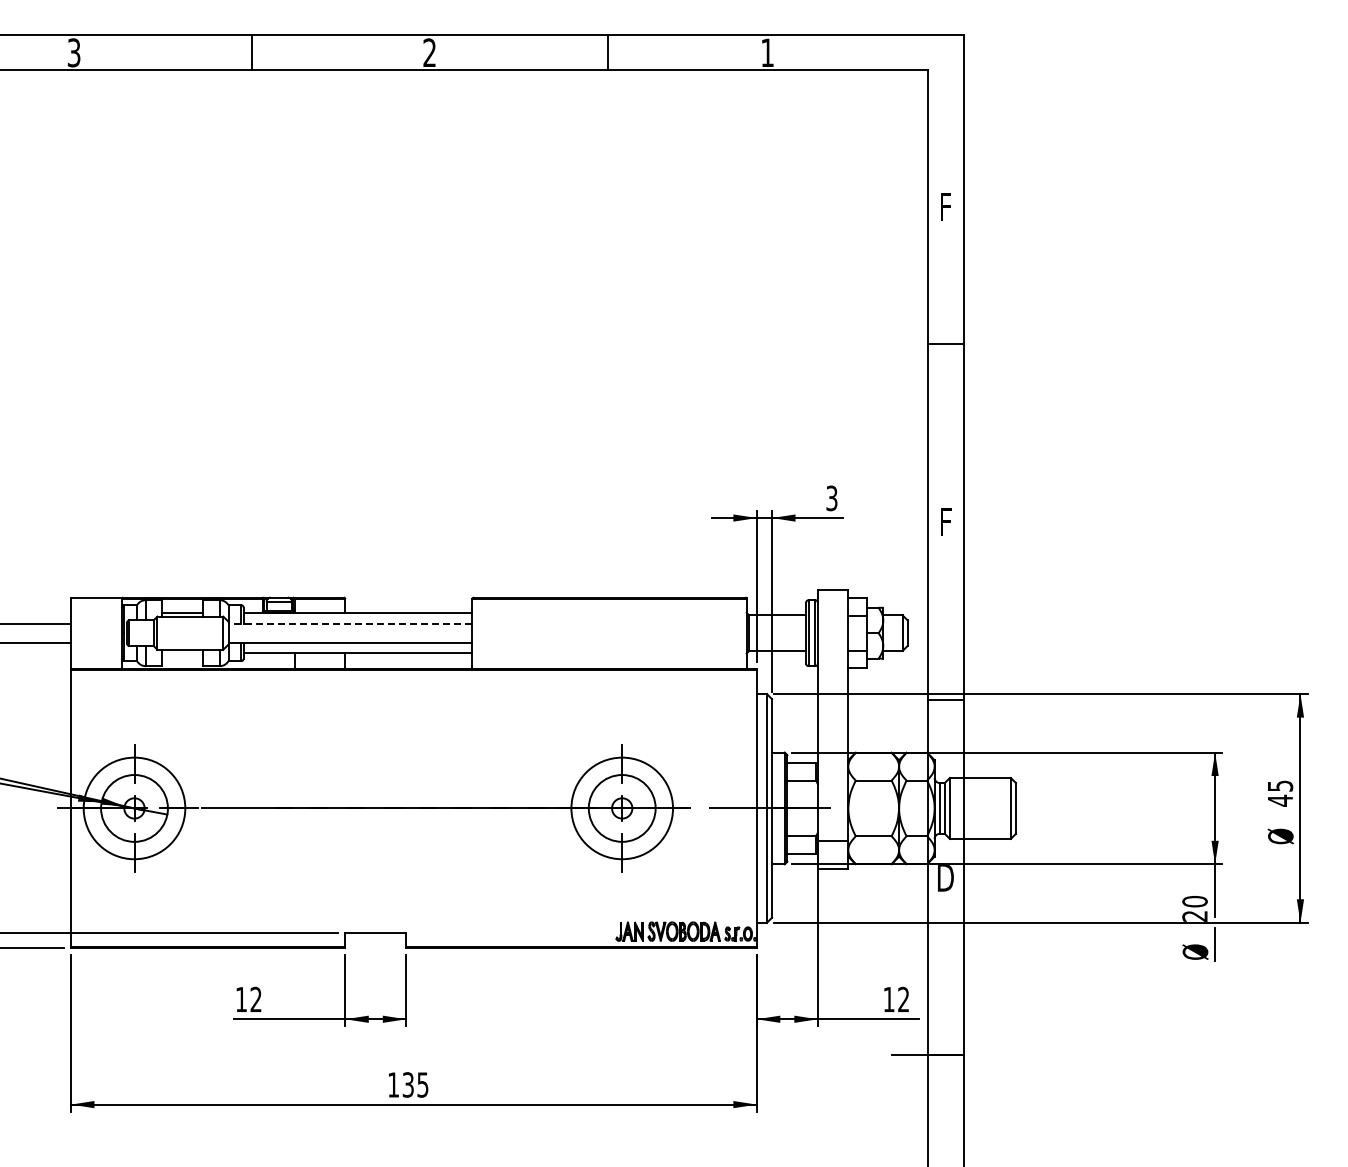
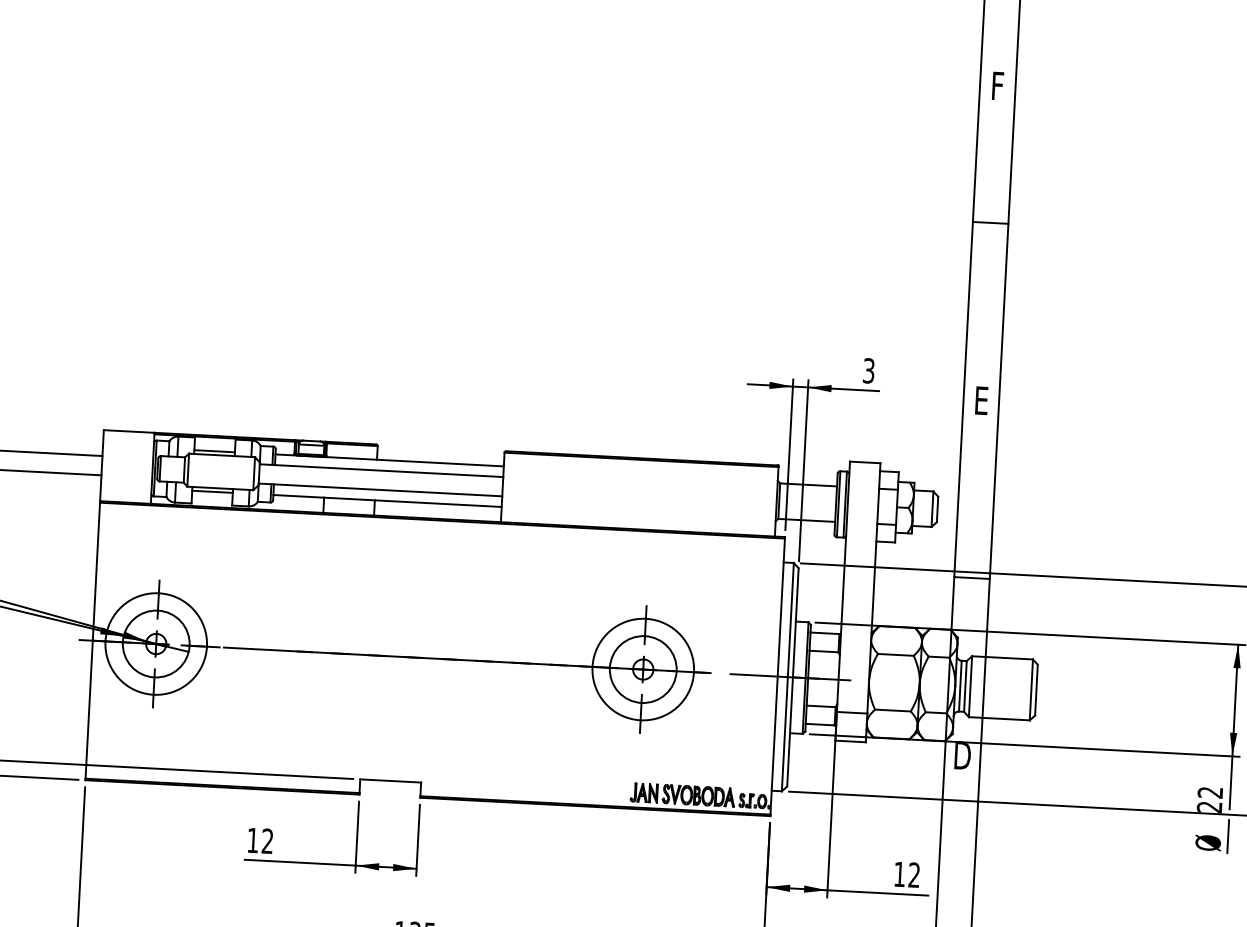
text: (945, 521) -> (981, 399), F -> E
line: (350, 623) -> (381, 470), dashed -> solid
line: (182, 653) -> (212, 491), added
text: (1194, 901) -> (1209, 792), 20 -> 22

